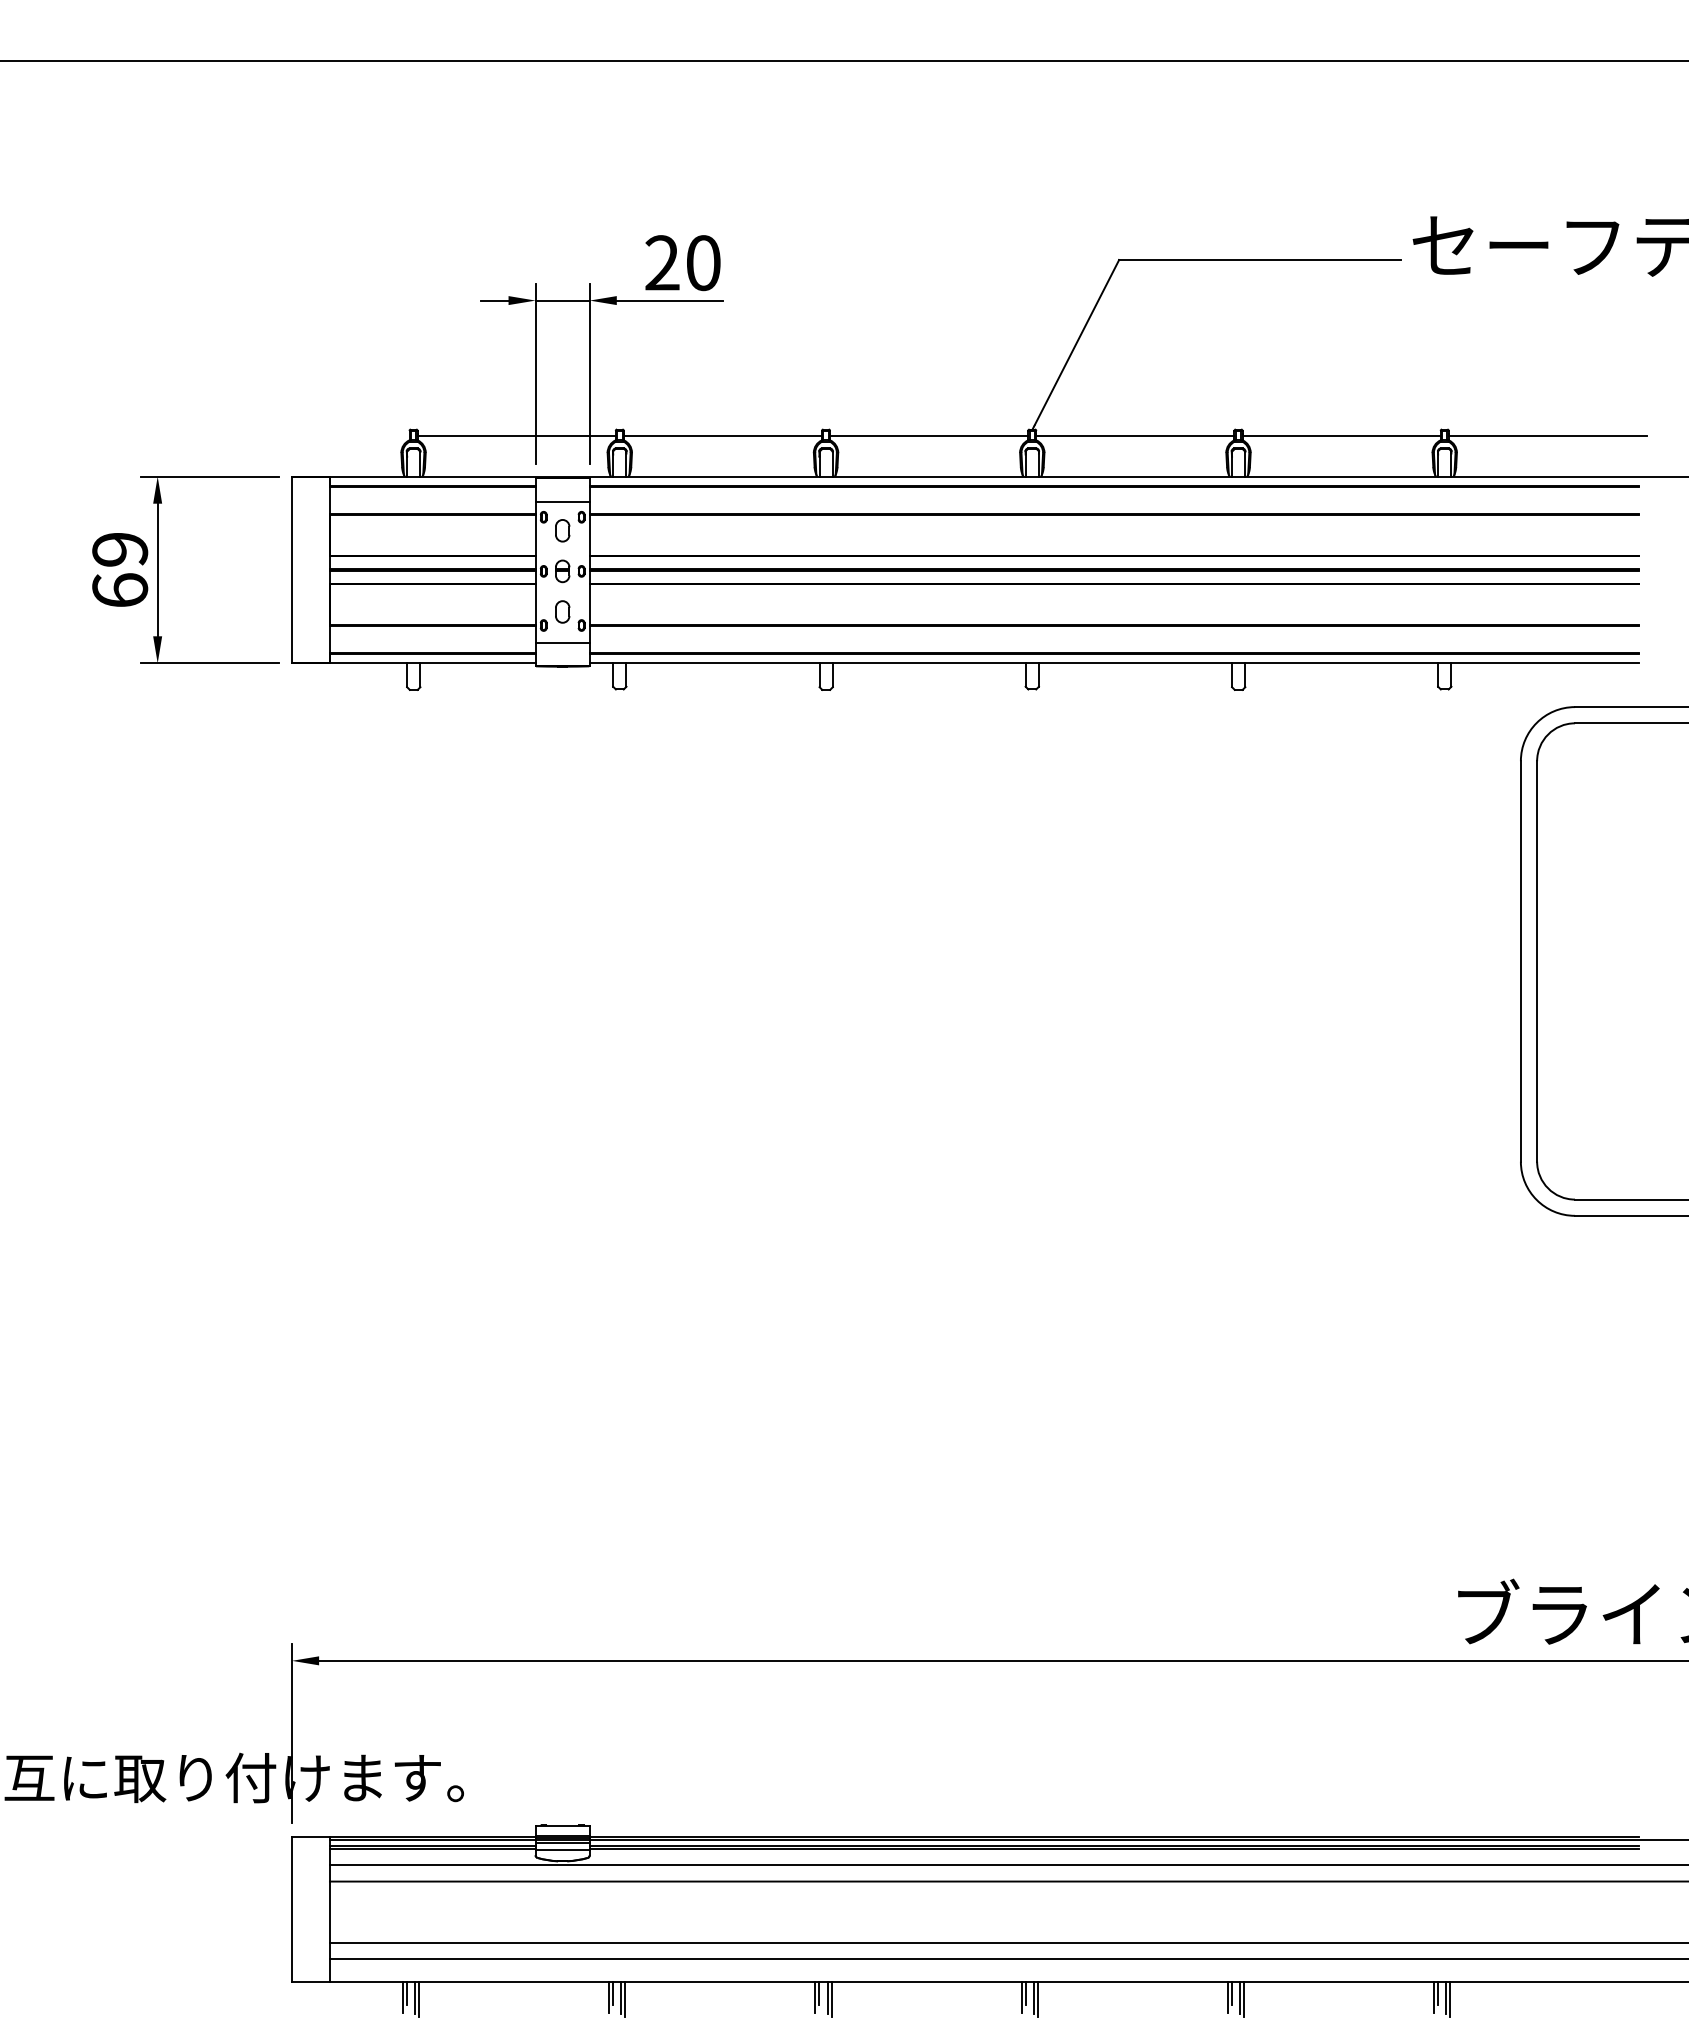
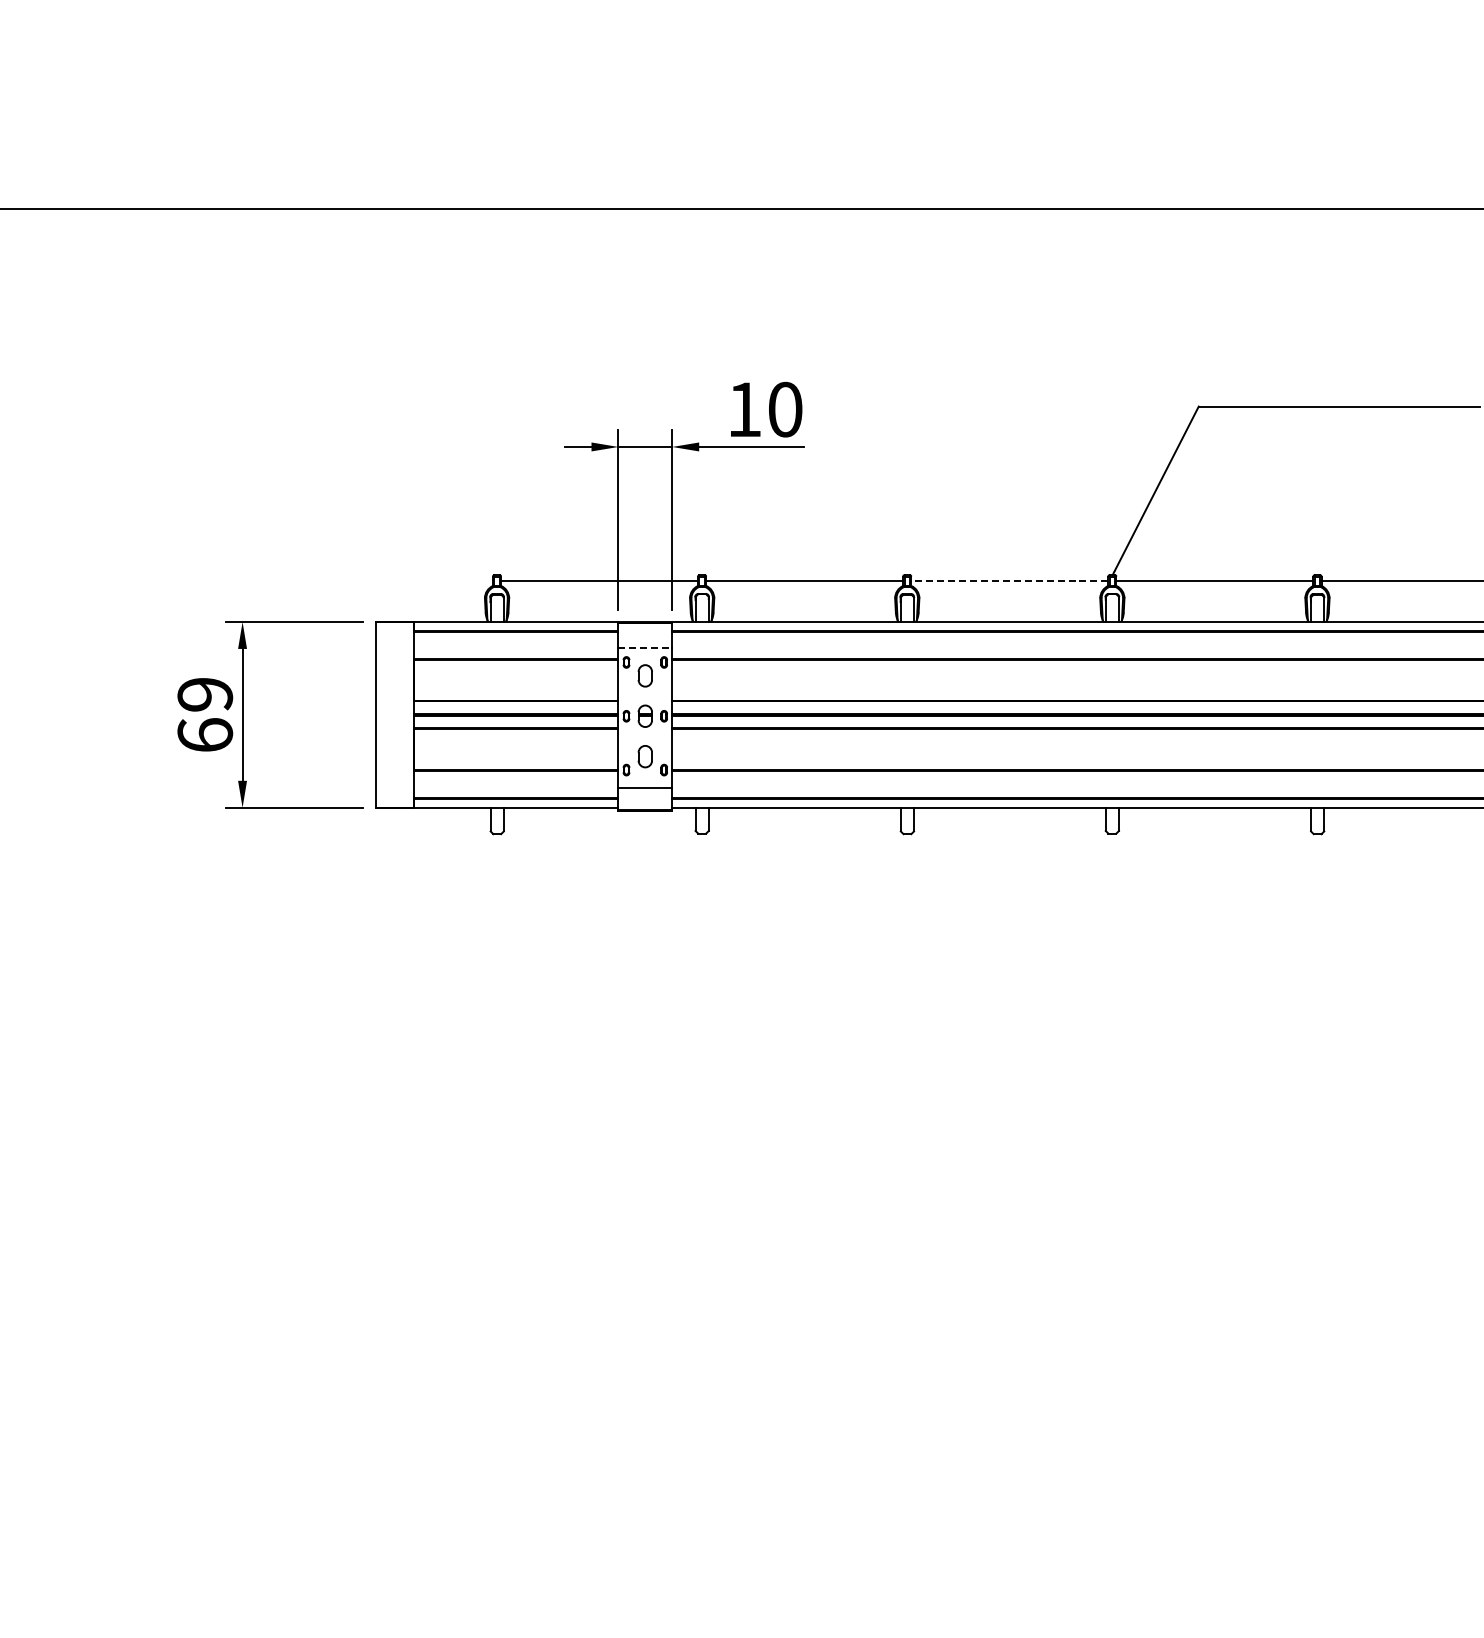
text: (662, 262) -> (744, 409), 20 -> 10
line: (928, 435) -> (1009, 581), solid -> dashed
line: (563, 502) -> (646, 647), solid -> dashed

